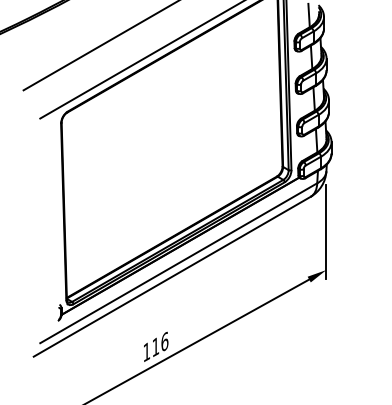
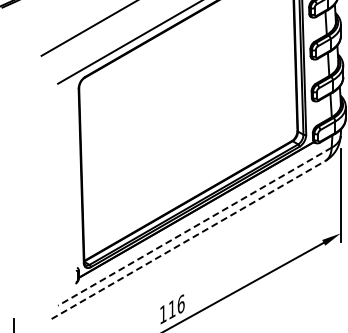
line: (178, 263) -> (194, 226), solid -> dashed
line: (172, 276) -> (188, 239), solid -> dashed

